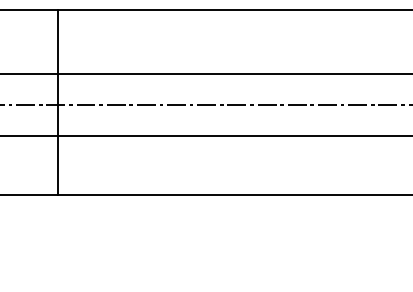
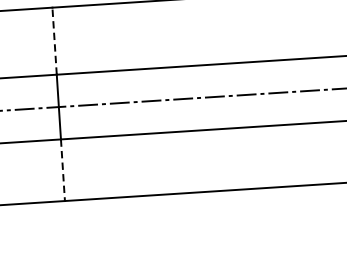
line: (58, 42) -> (55, 41), solid -> dashed
line: (58, 165) -> (63, 170), solid -> dashed

